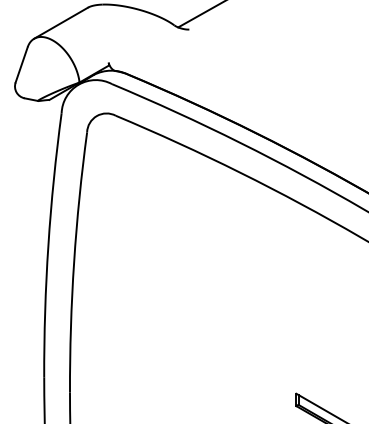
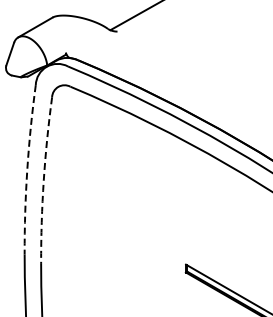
arc: (48, 245) -> (27, 169), solid -> dashed
arc: (73, 262) -> (43, 180), solid -> dashed

